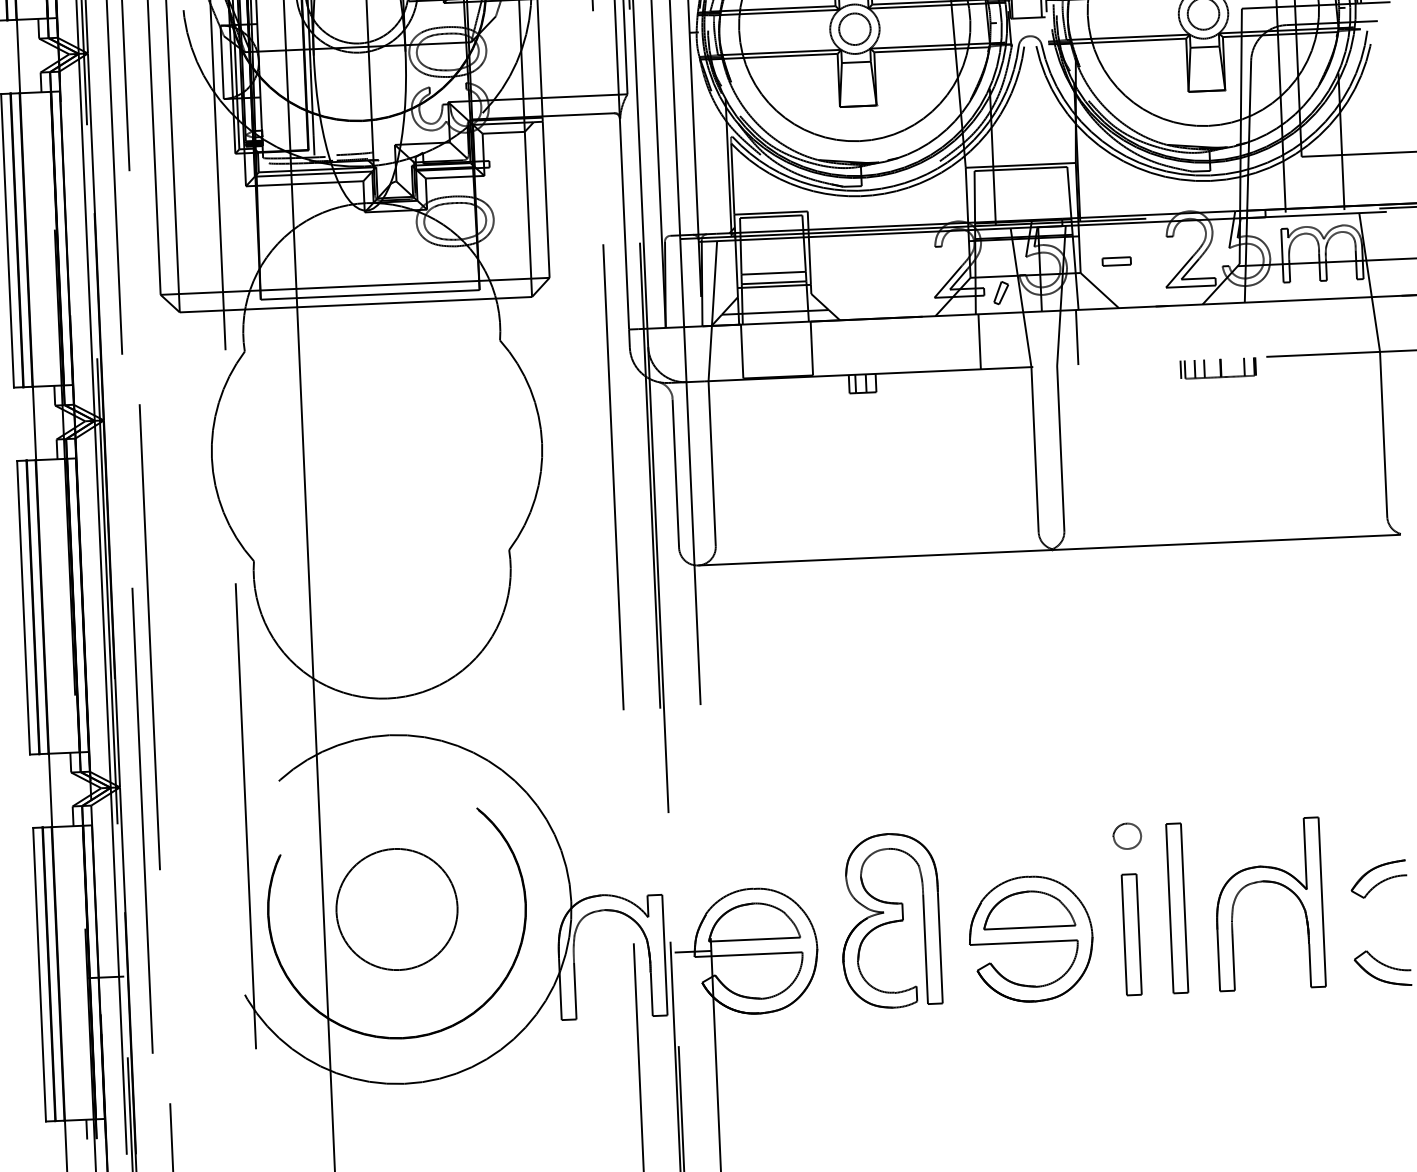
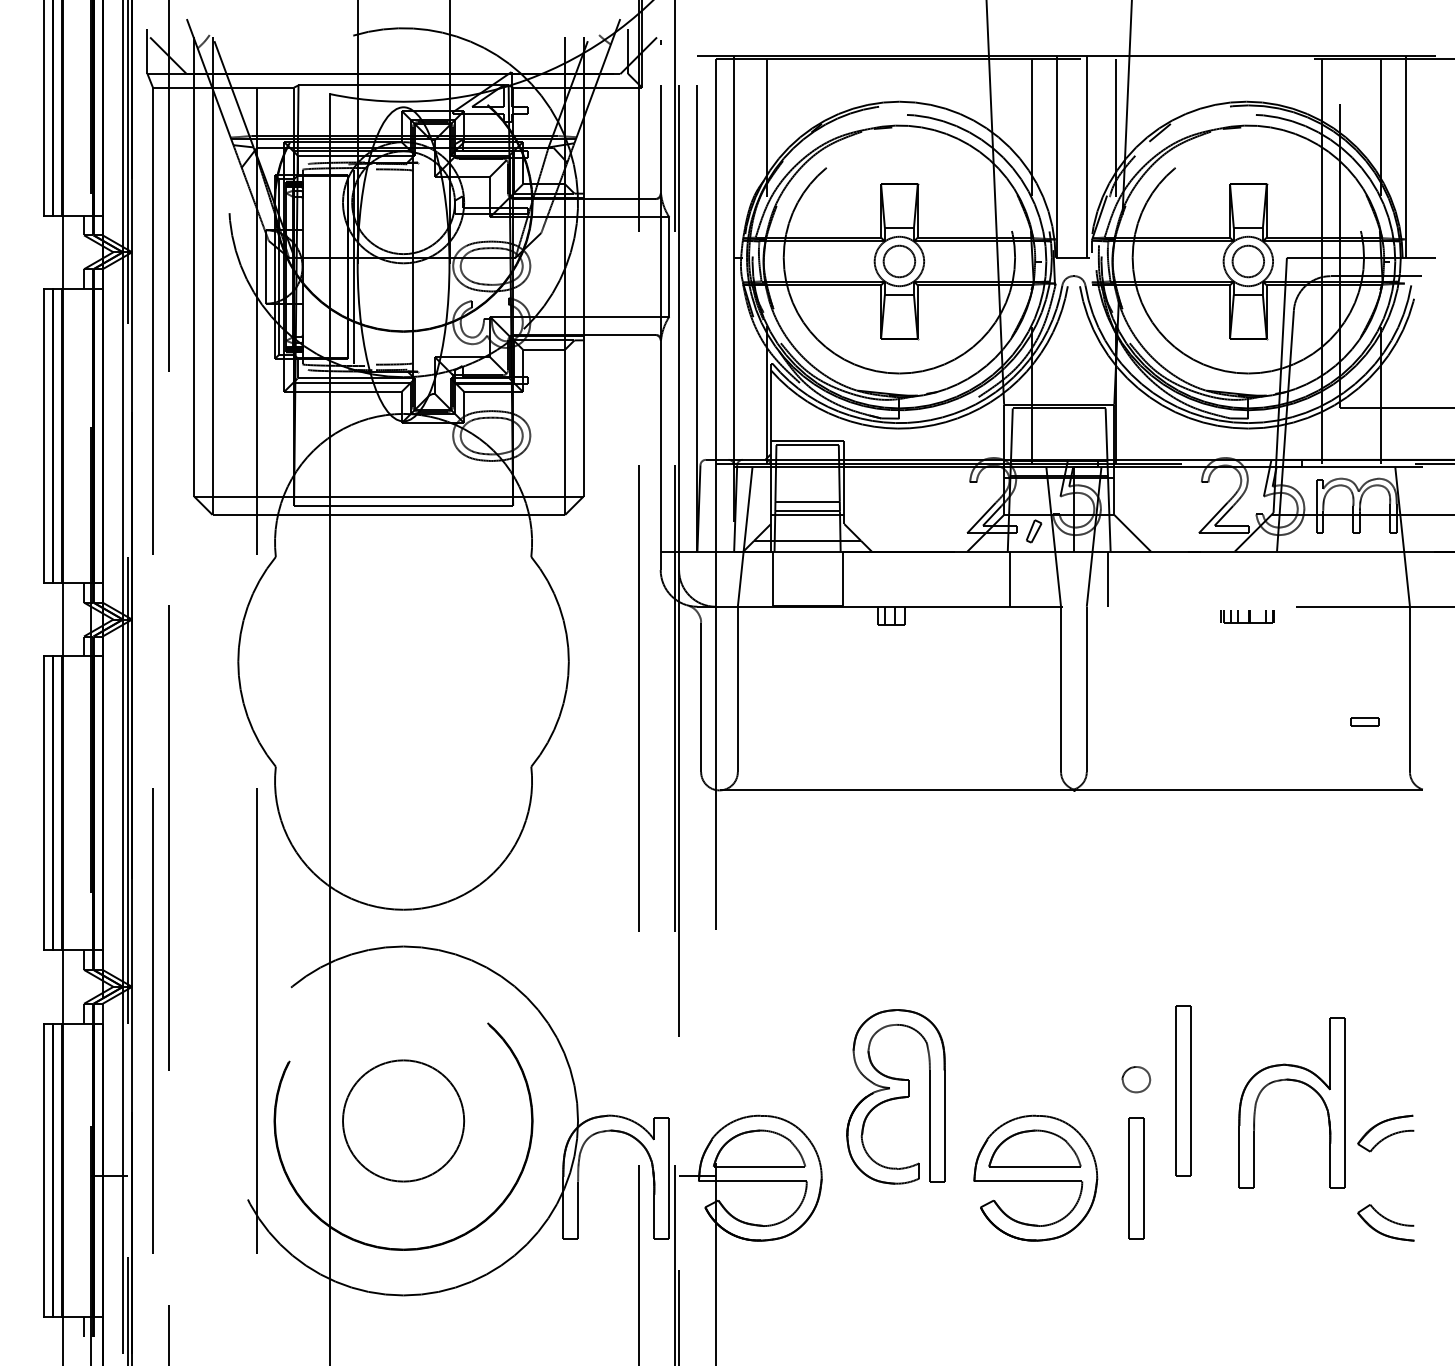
part: (1116, 261) -> (1364, 721), moved
part: (1218, 368) -> (1247, 616), size x0.7
part: (1268, 883) -> (1292, 1081), moved
part: (1177, 907) -> (1183, 1090), moved
part: (889, 920) -> (895, 1096), moved

